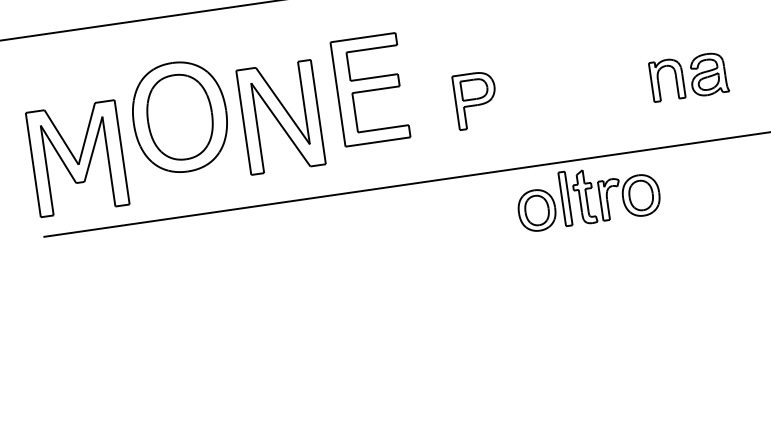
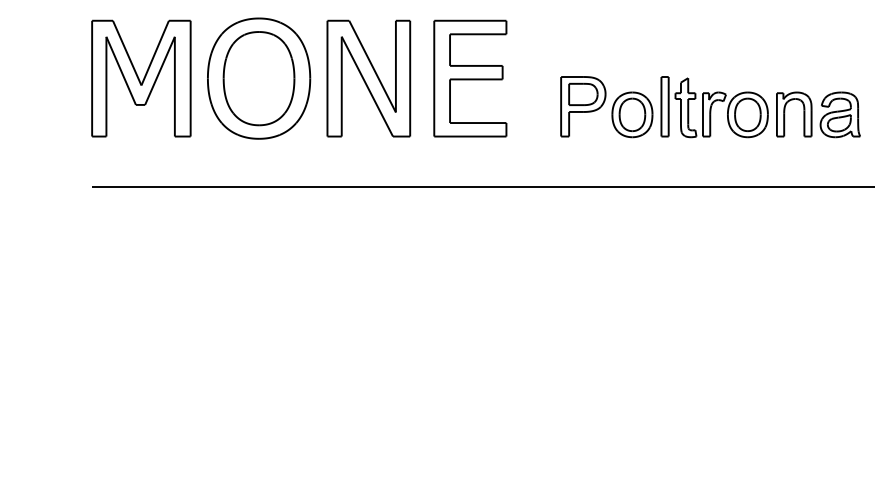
part: (280, 117) -> (368, 78), moved
part: (77, 158) -> (141, 78), moved
part: (587, 196) -> (689, 107), moved

